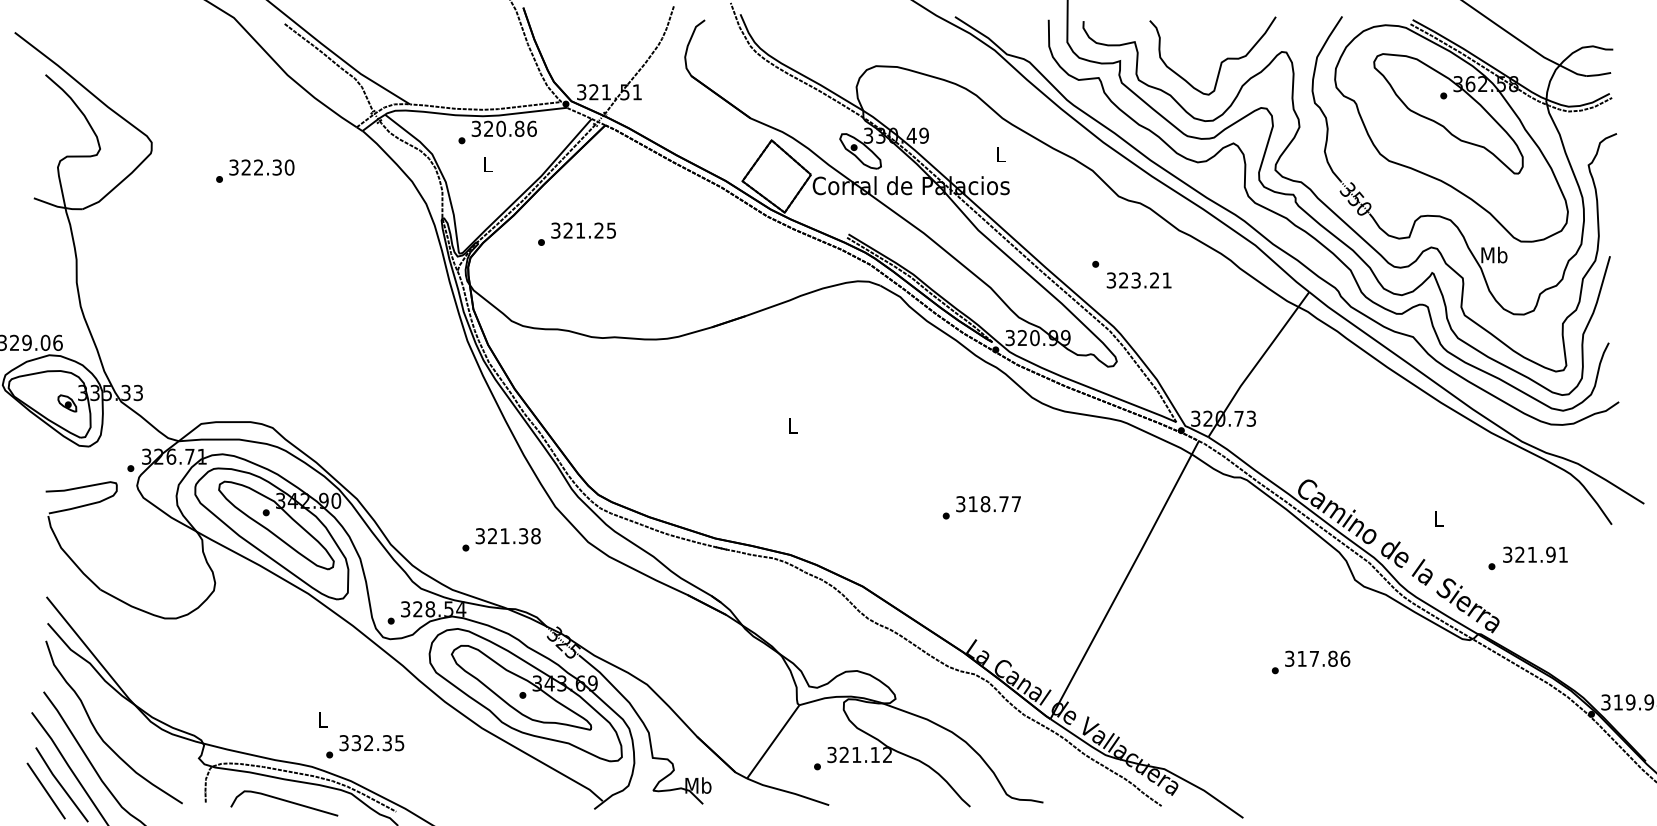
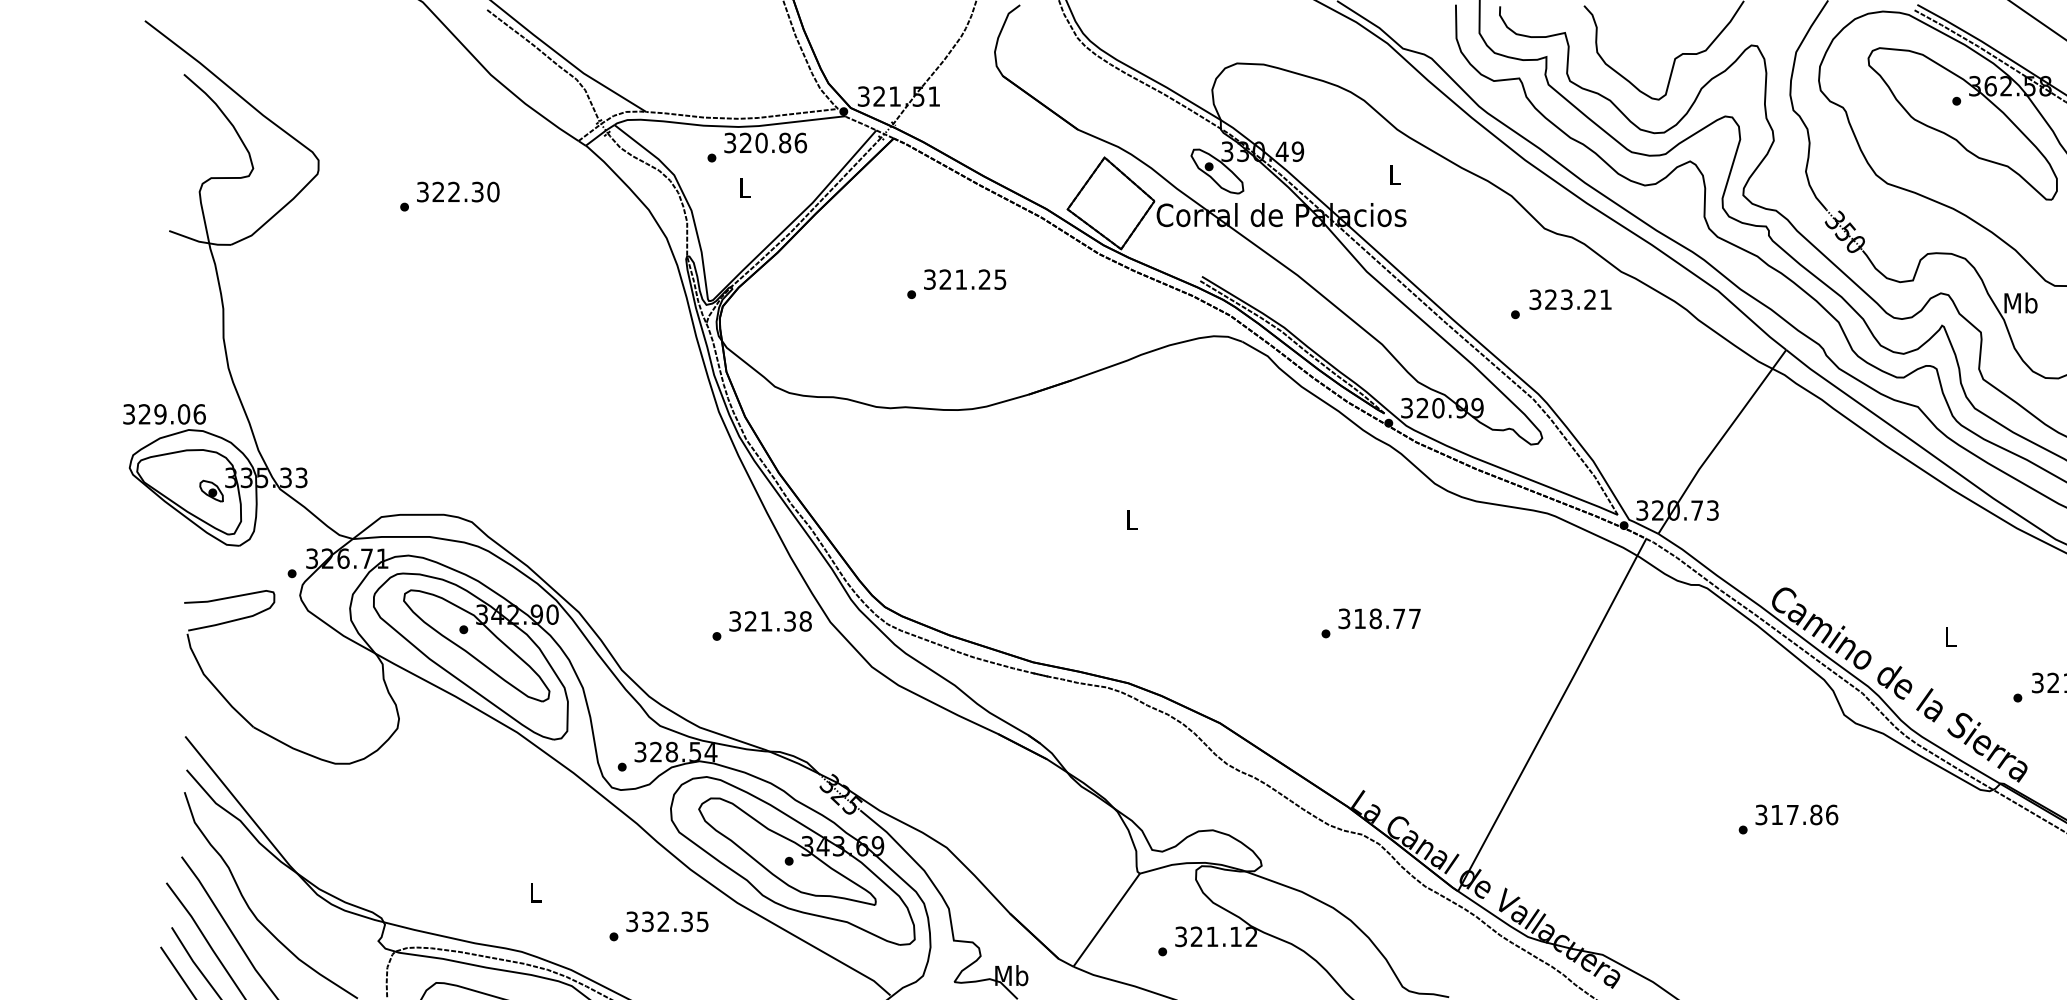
text: (576, 233) -> (956, 283), moved
text: (1138, 280) -> (1569, 299), moved
text: (501, 539) -> (762, 625), moved
text: (365, 746) -> (659, 926), moved

